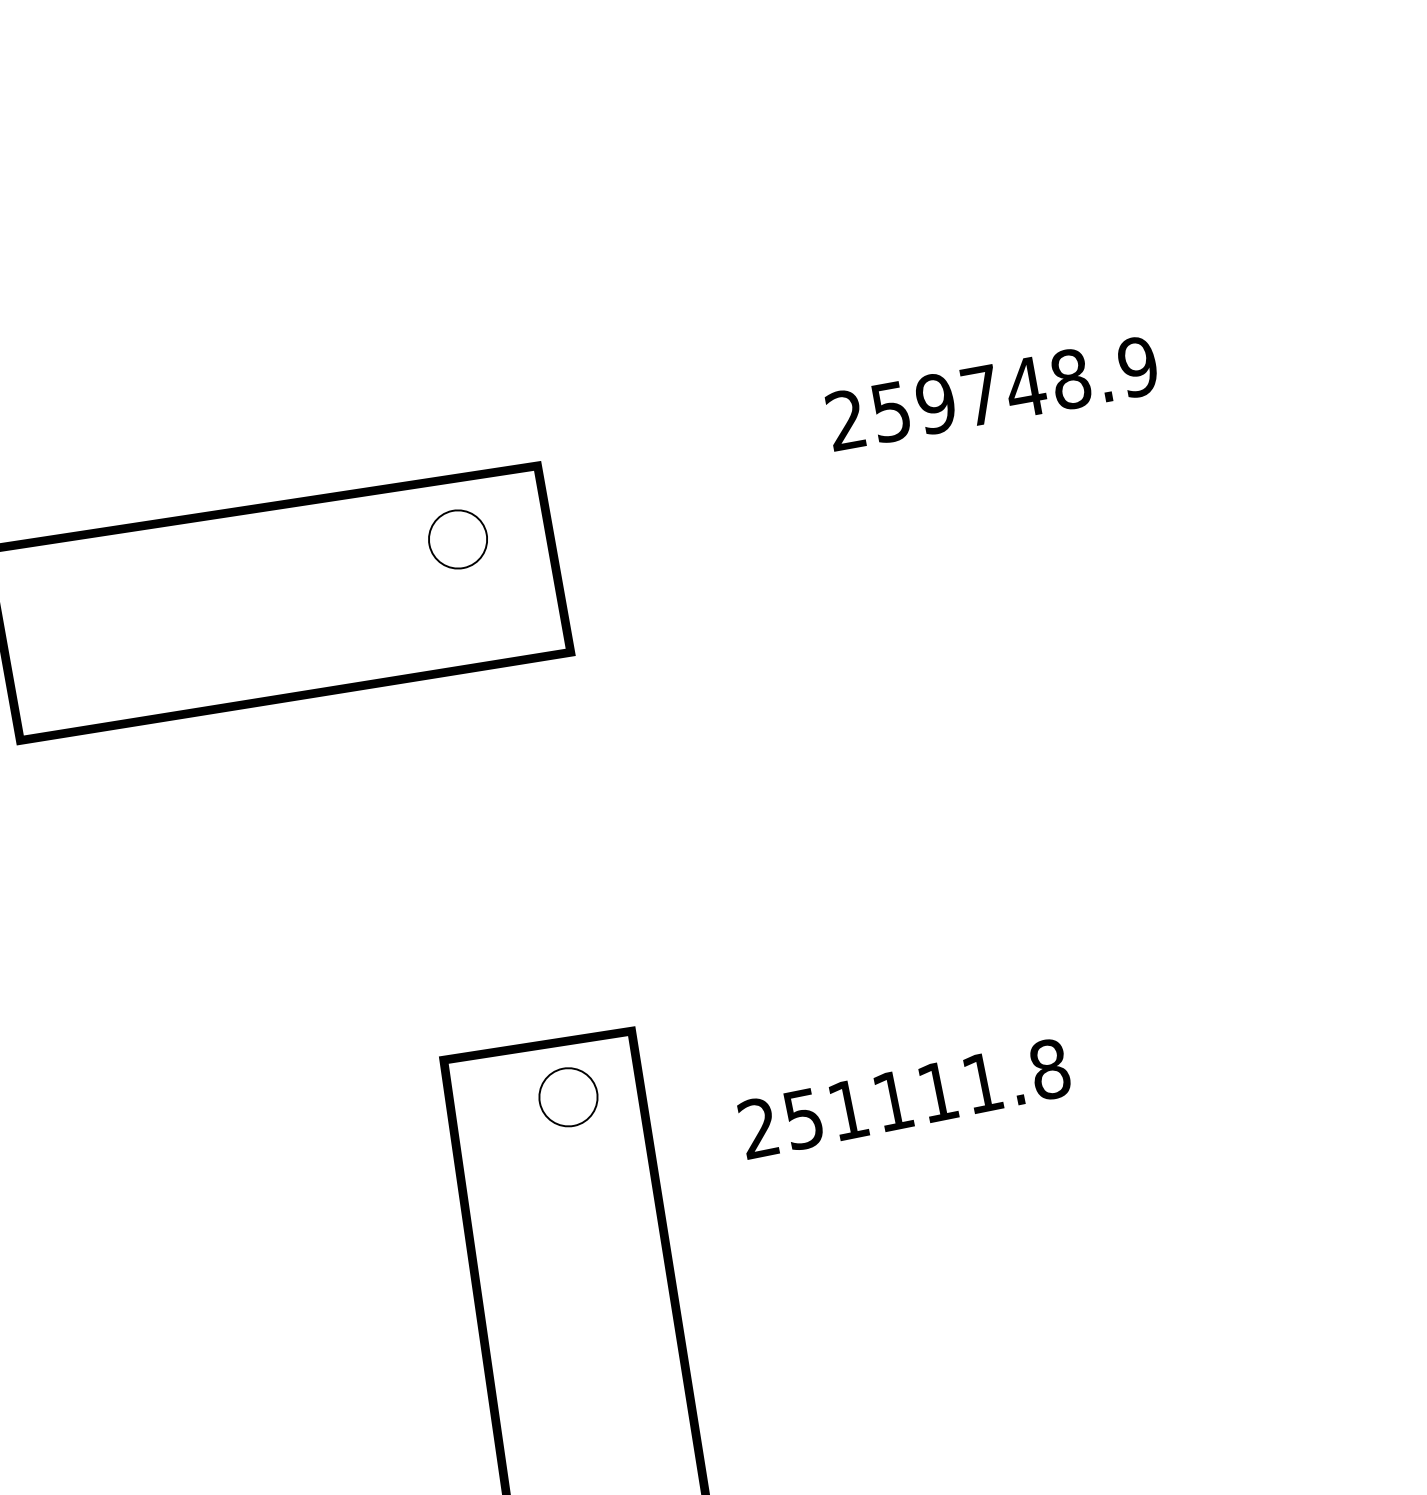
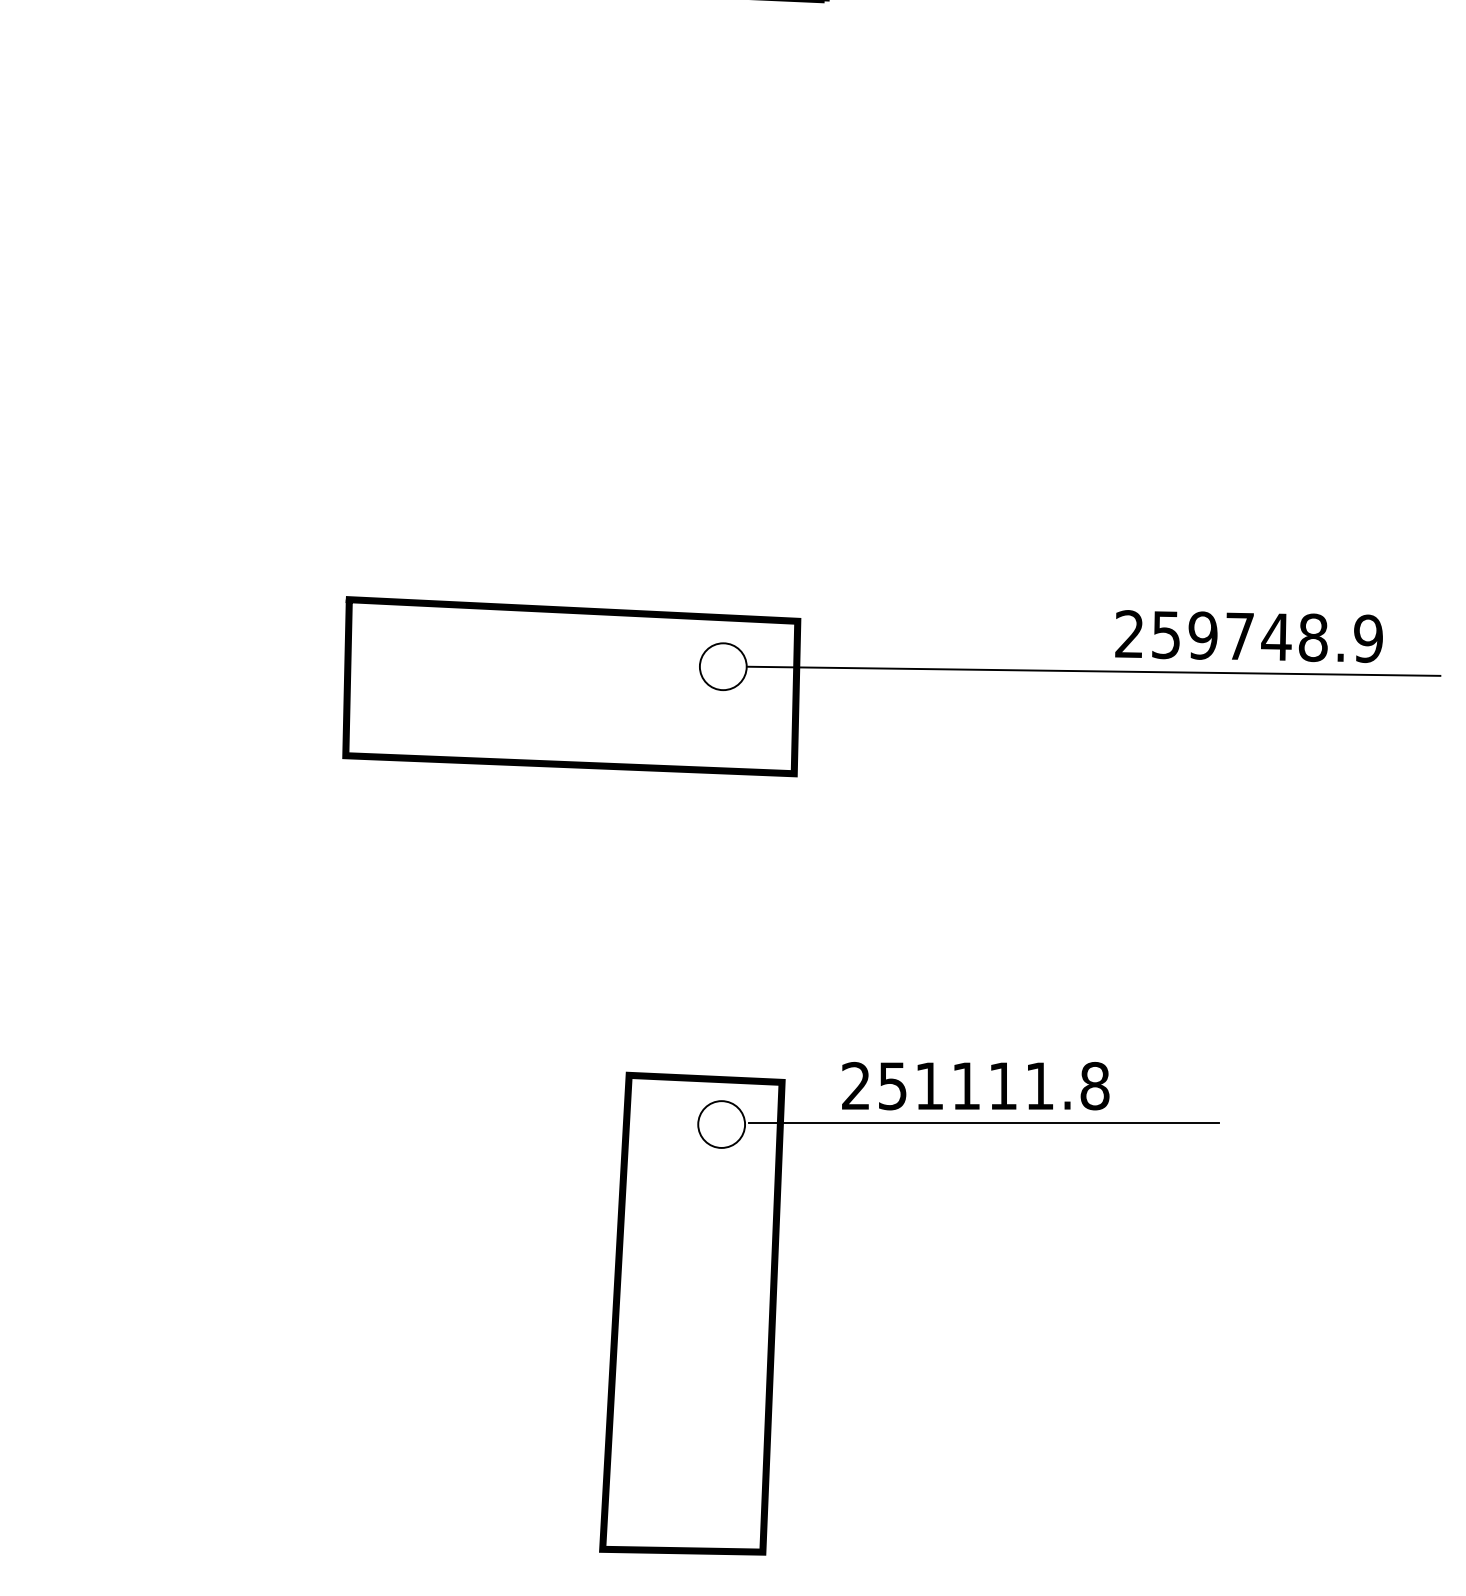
text: (991, 393) -> (1248, 636), moved
line: (909, 453) -> (1093, 670), added
line: (886, 1030) -> (983, 1122), added
text: (904, 1099) -> (975, 1086), moved

